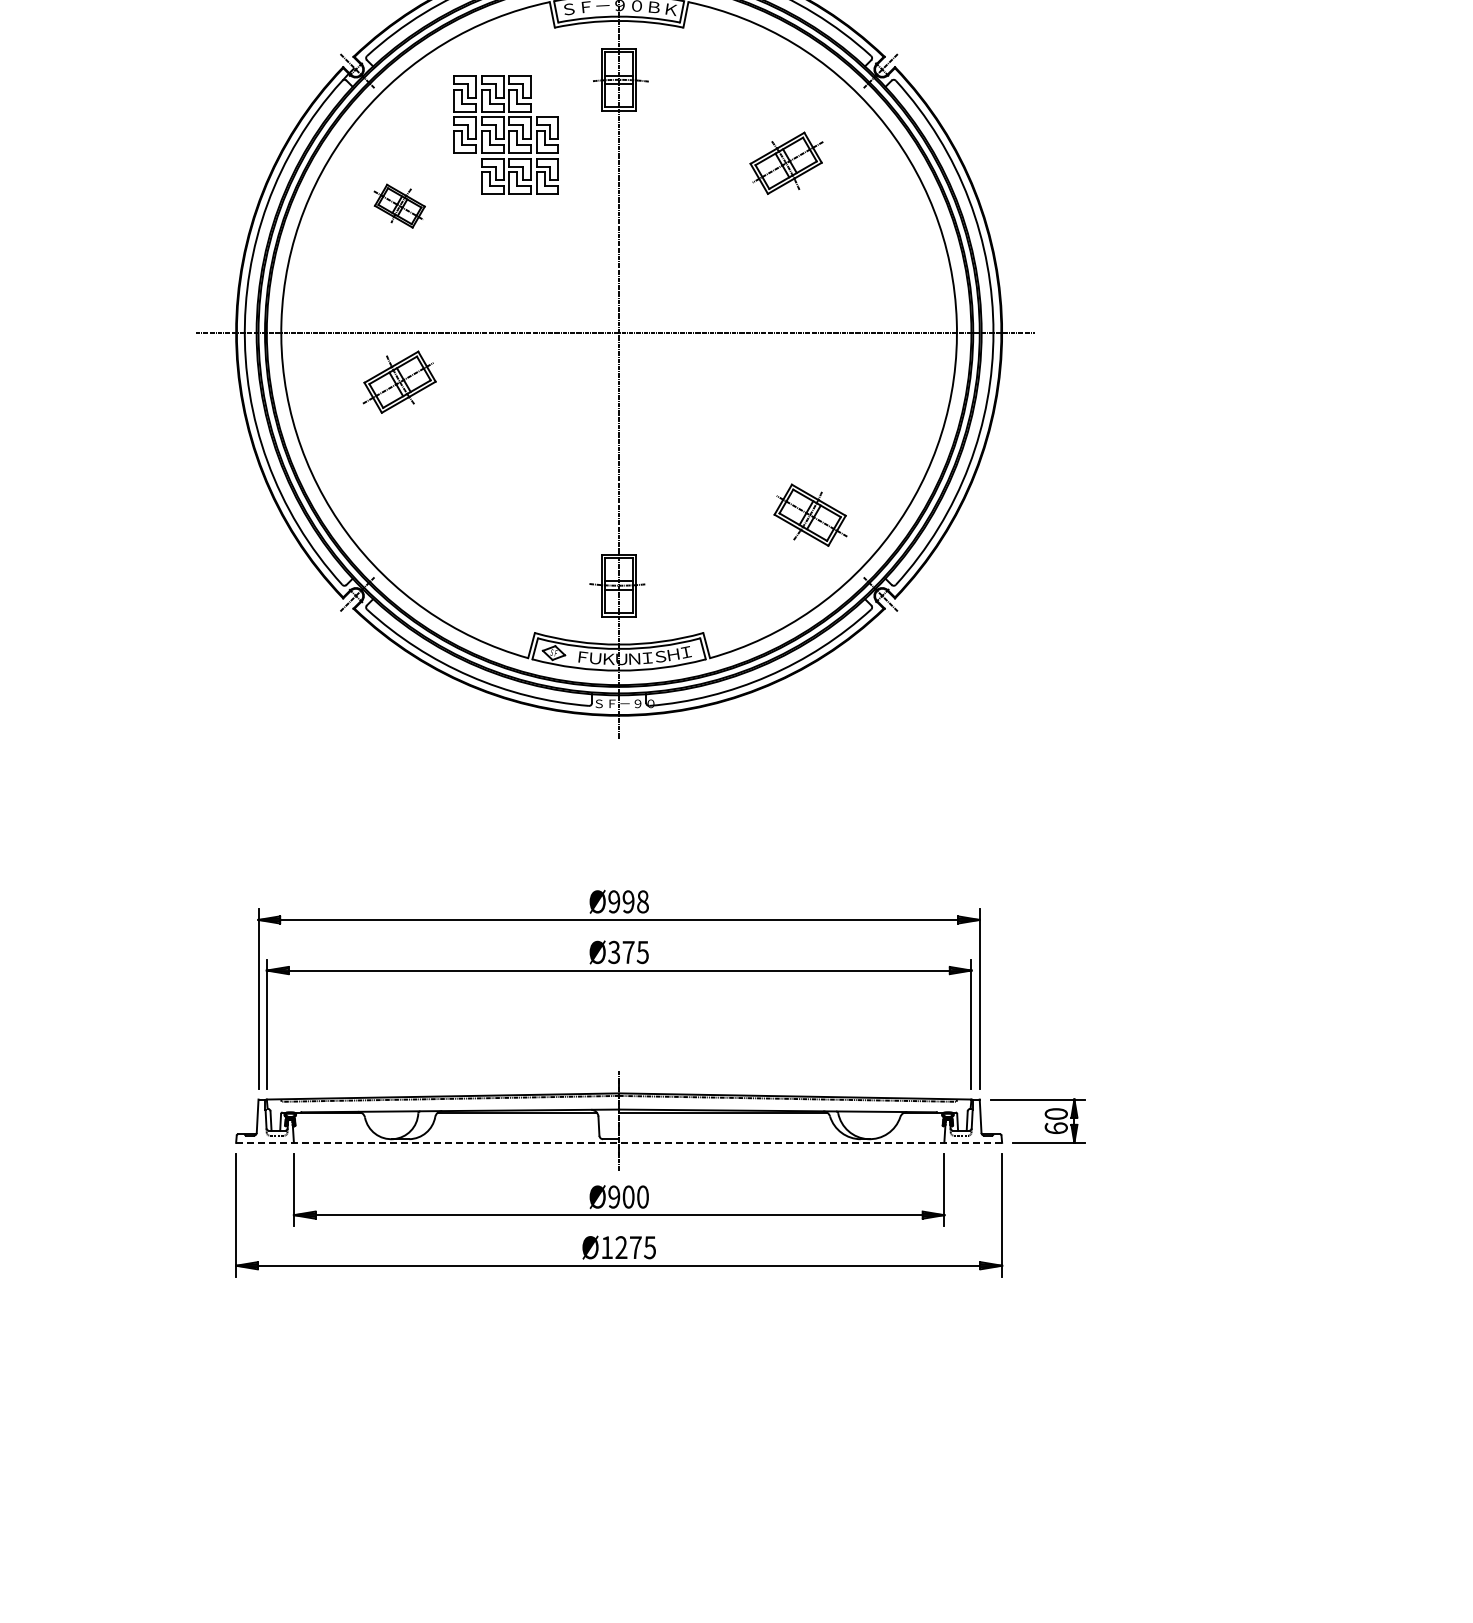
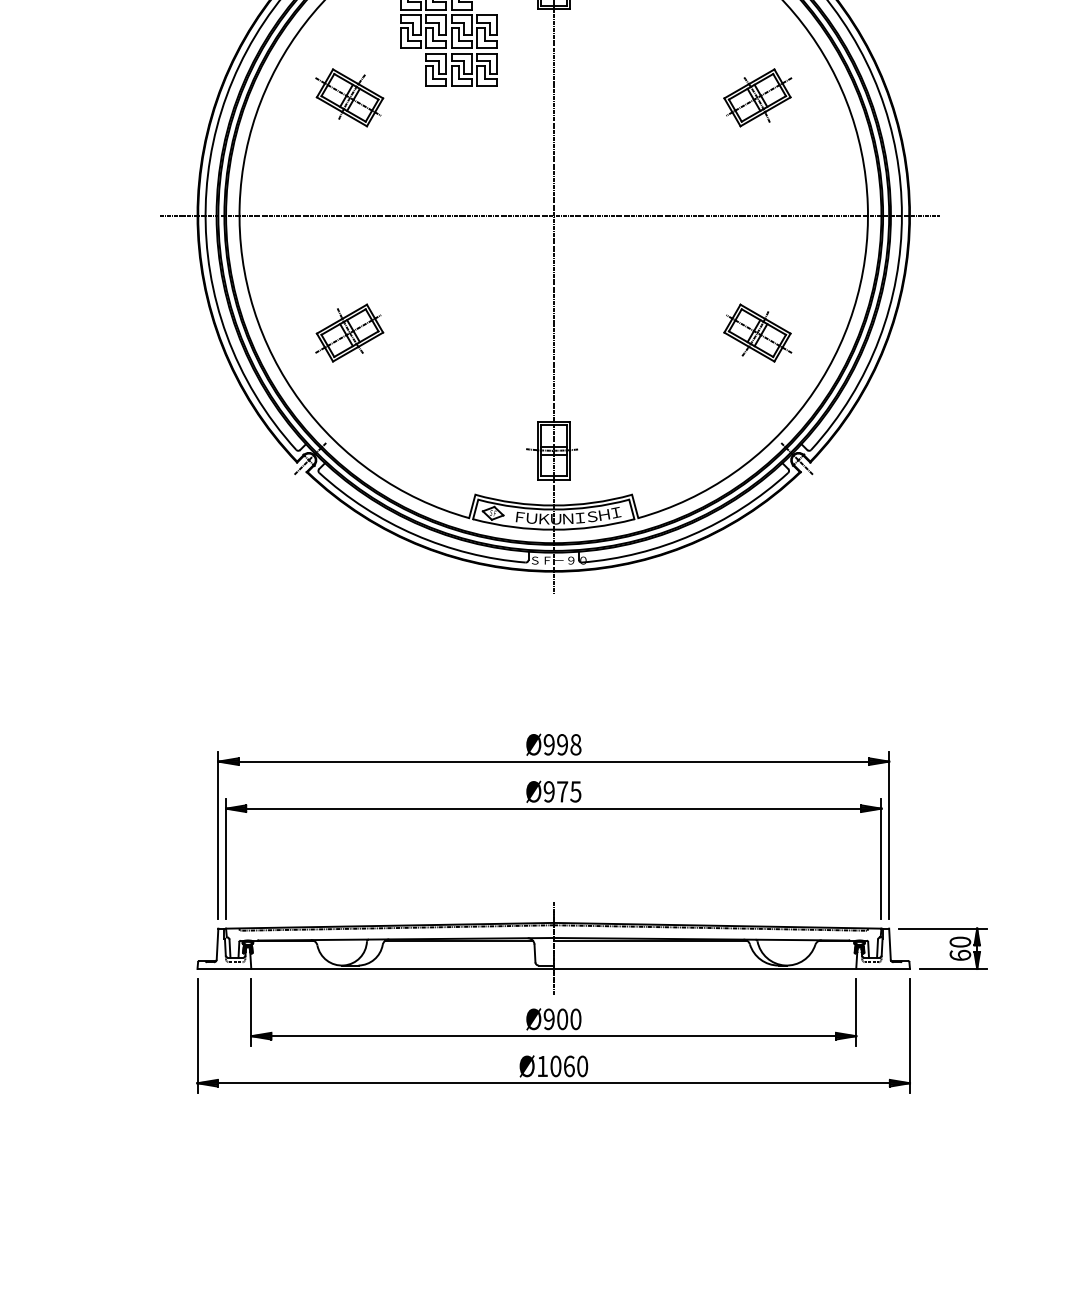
part: (786, 162) -> (757, 97), moved
part: (399, 205) -> (349, 97), size x1.43
part: (399, 381) -> (349, 332), moved
part: (810, 514) -> (757, 332), moved
text: (614, 952) -> (549, 791), Ø375 -> Ø975
line: (619, 1142) -> (554, 968), dashed -> solid
text: (635, 1247) -> (568, 1066), Ø1275 -> Ø1060

